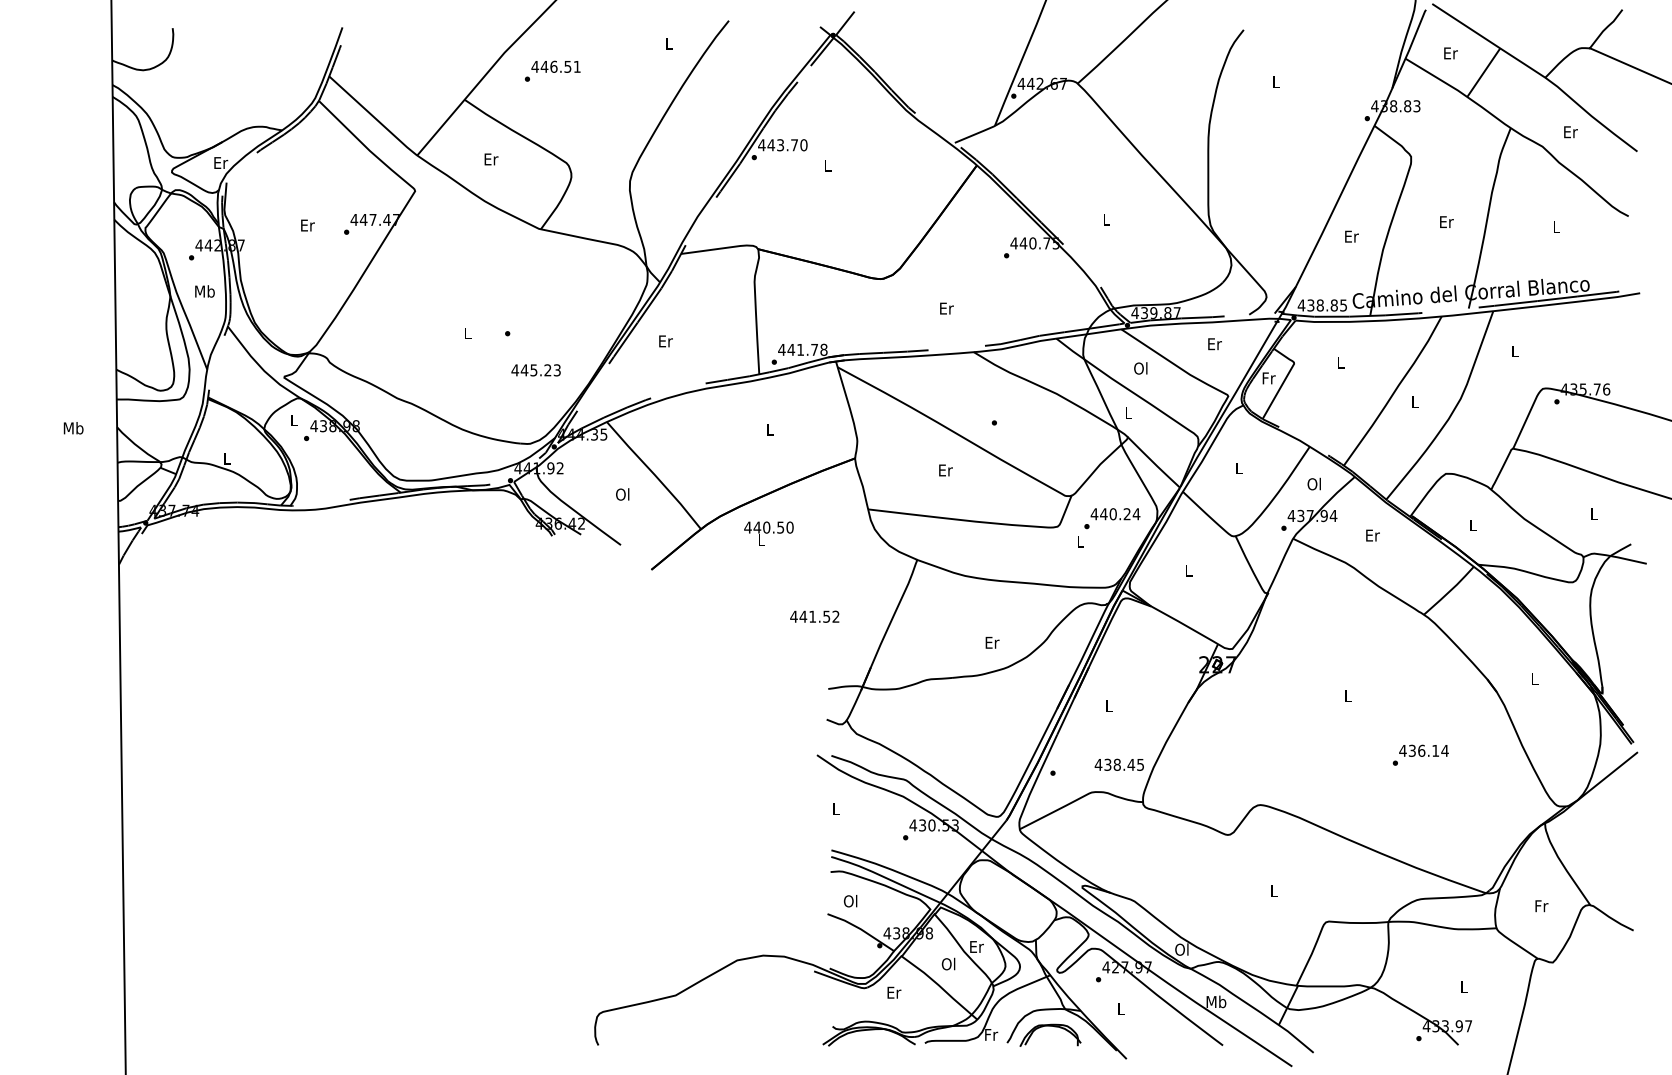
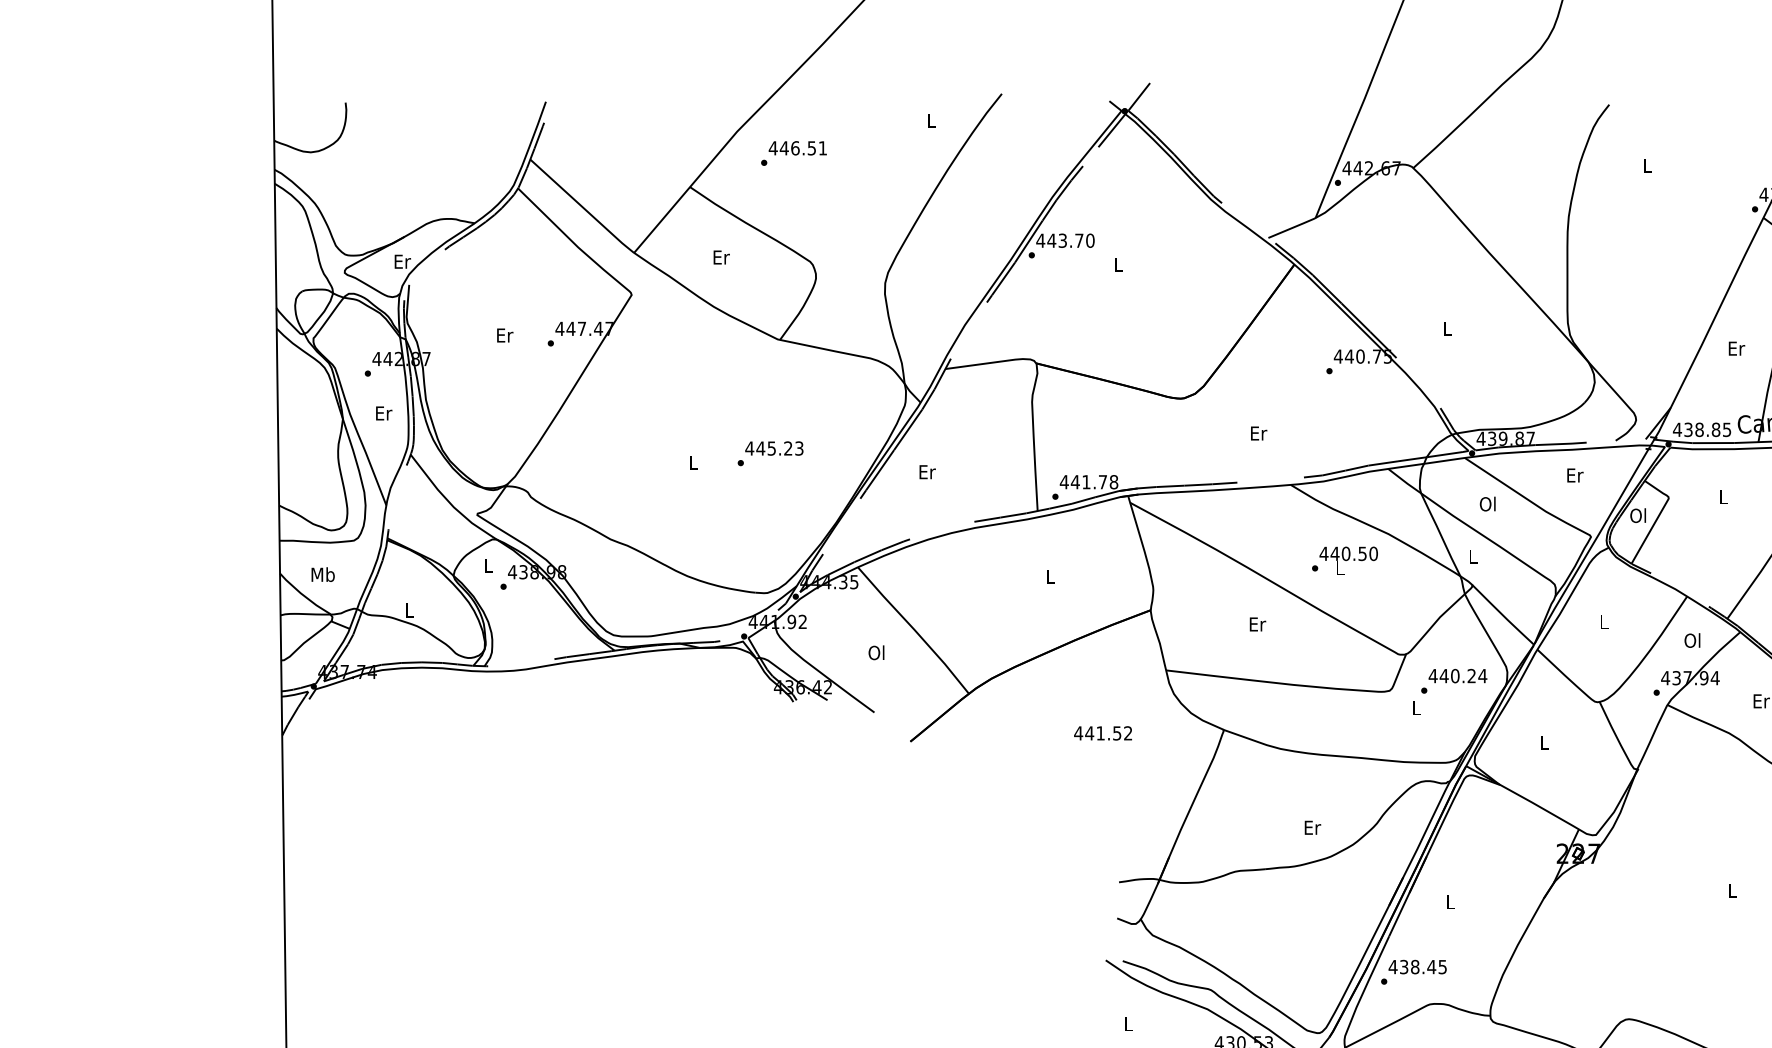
text: (204, 291) -> (383, 413), Mb -> Er
text: (535, 370) -> (773, 448), moved
text: (1268, 378) -> (1638, 515), Fr -> Ol
text: (73, 428) -> (322, 574), moved
text: (768, 533) -> (1348, 560), moved
text: (814, 616) -> (1102, 733), moved
text: (1118, 764) -> (1416, 966), moved

